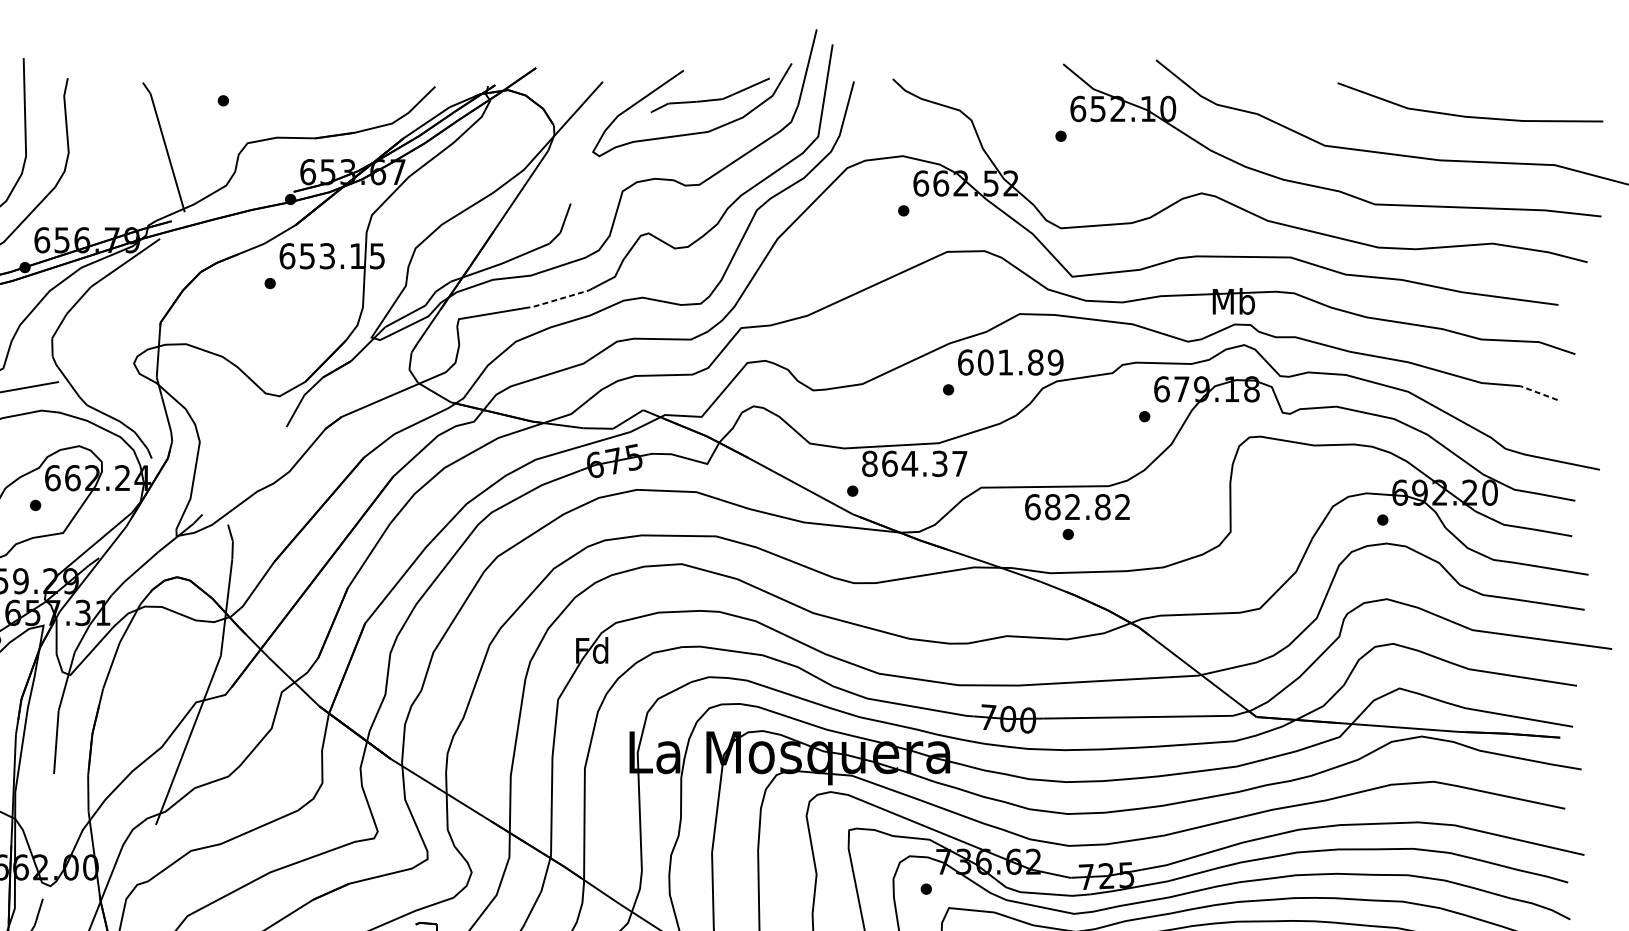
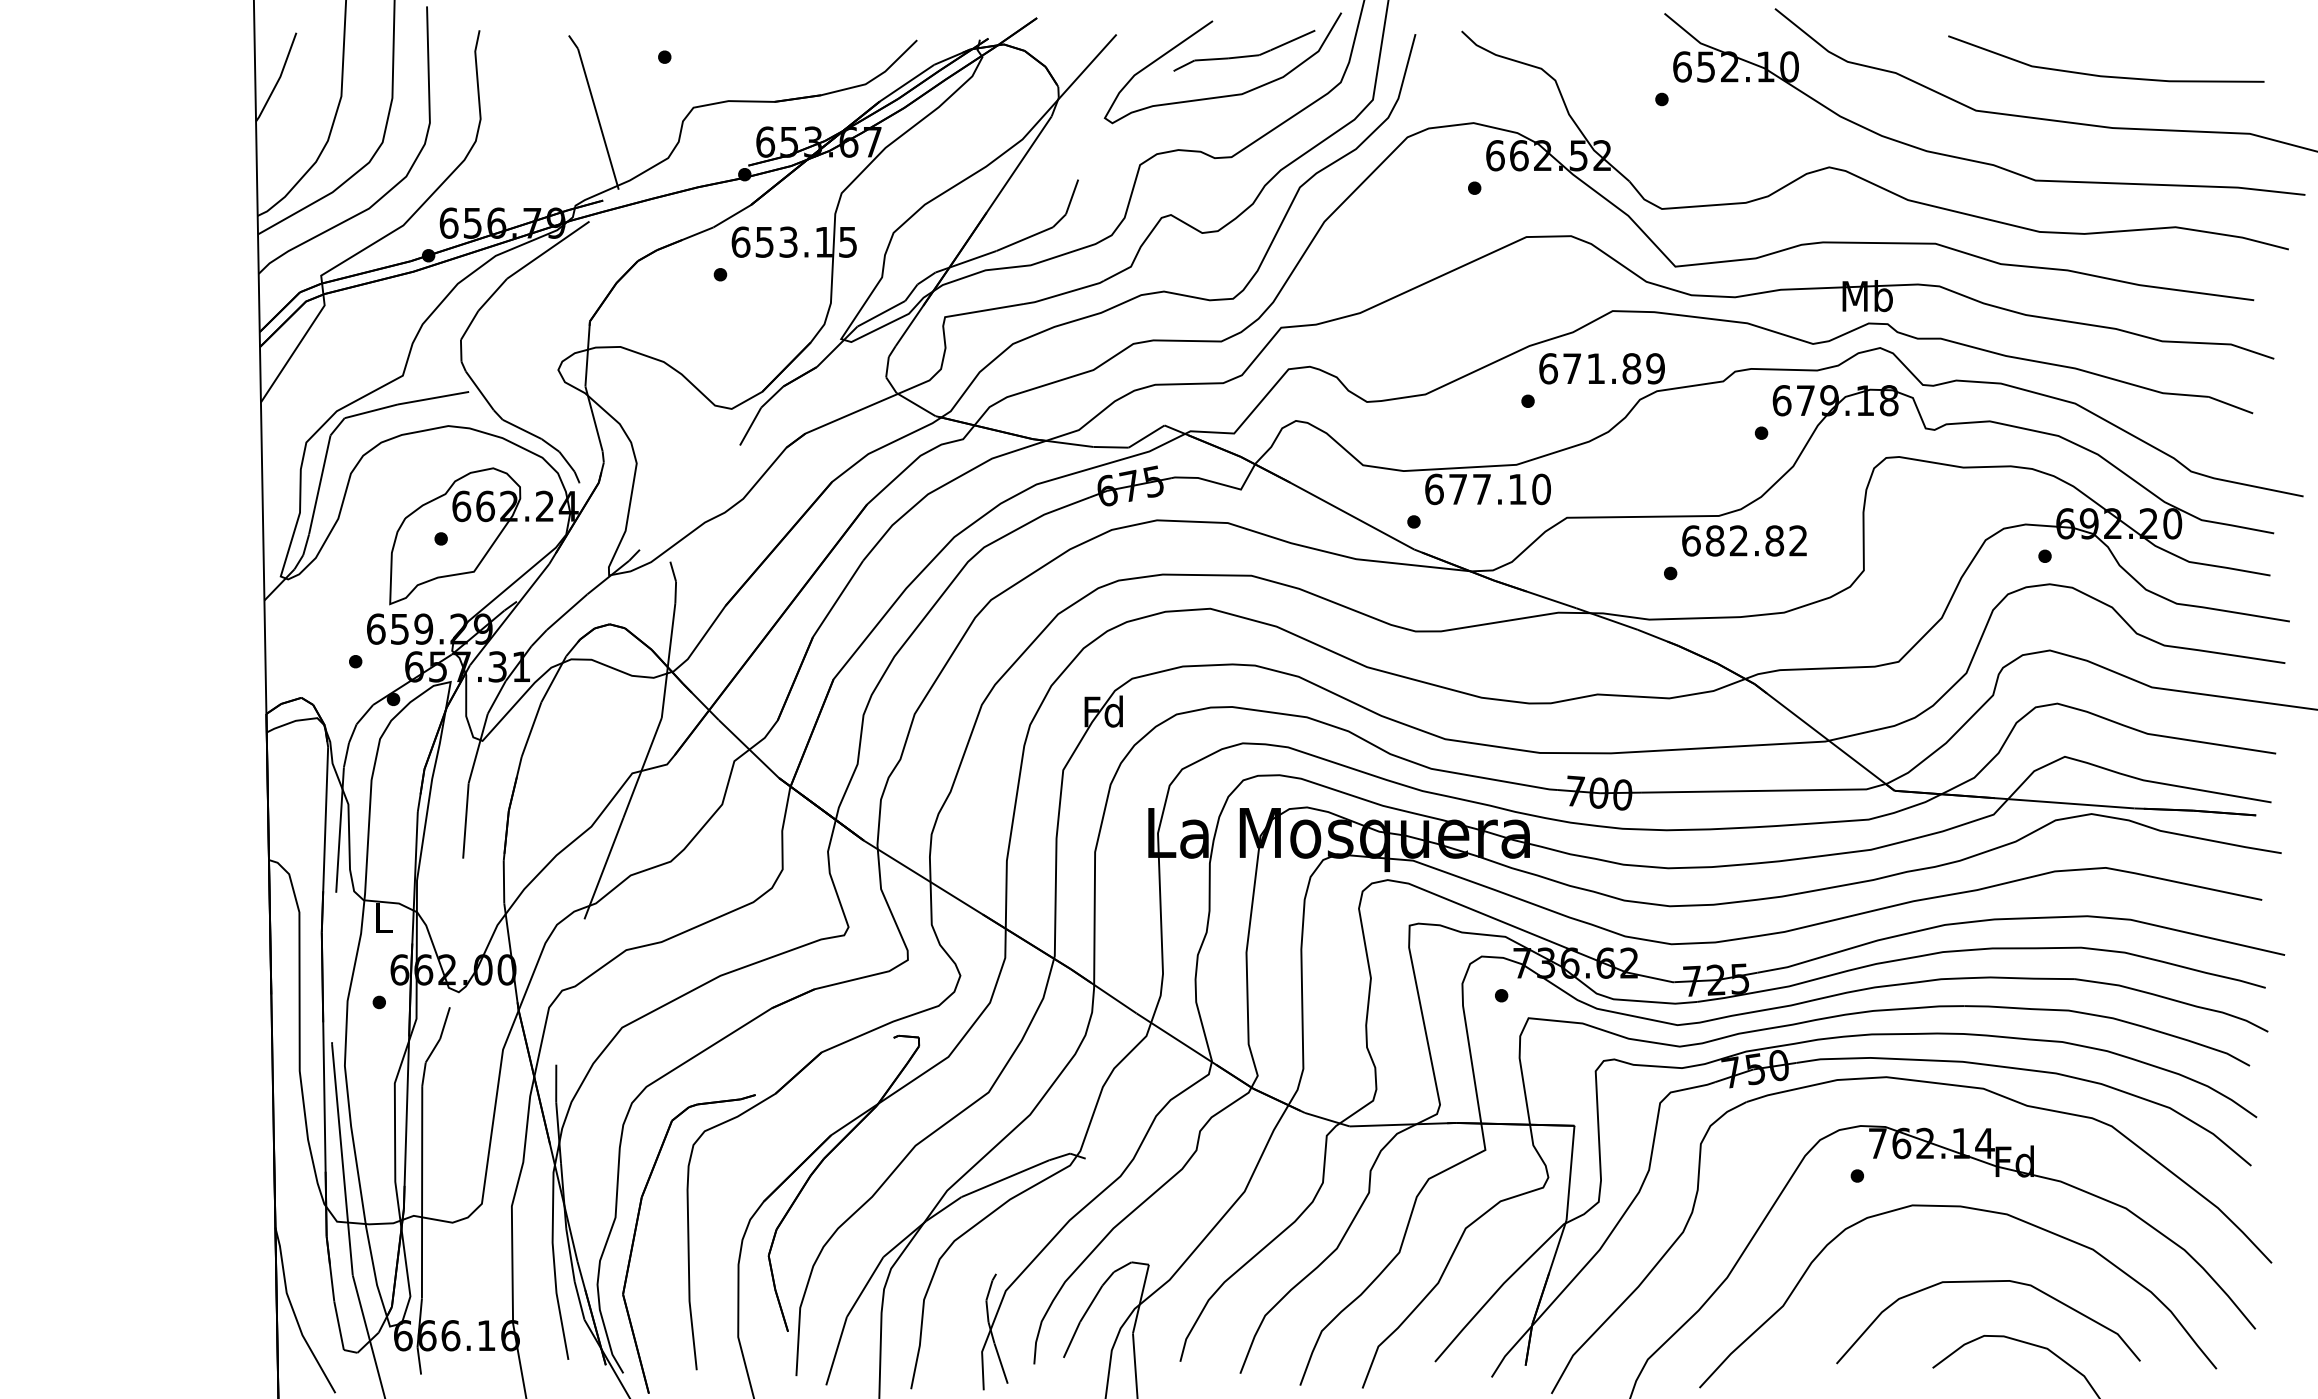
line: (1470, 116) -> (2106, 75), moved
line: (559, 299) -> (1064, 293), dashed -> solid
text: (985, 362) -> (1572, 368), 601.89 -> 671.89
line: (1539, 393) -> (2231, 405), dashed -> solid
text: (914, 463) -> (1487, 489), 864.37 -> 677.10
text: (1077, 506) -> (1744, 540), moved

